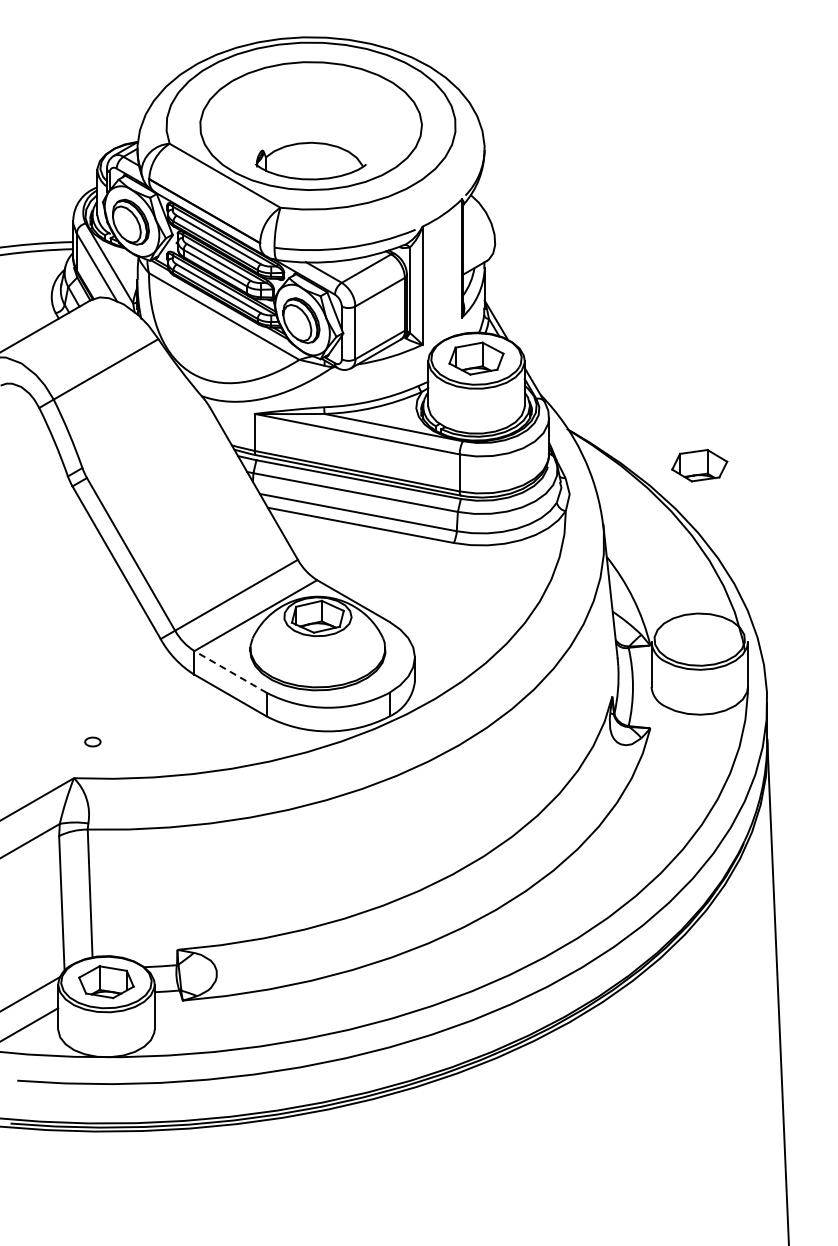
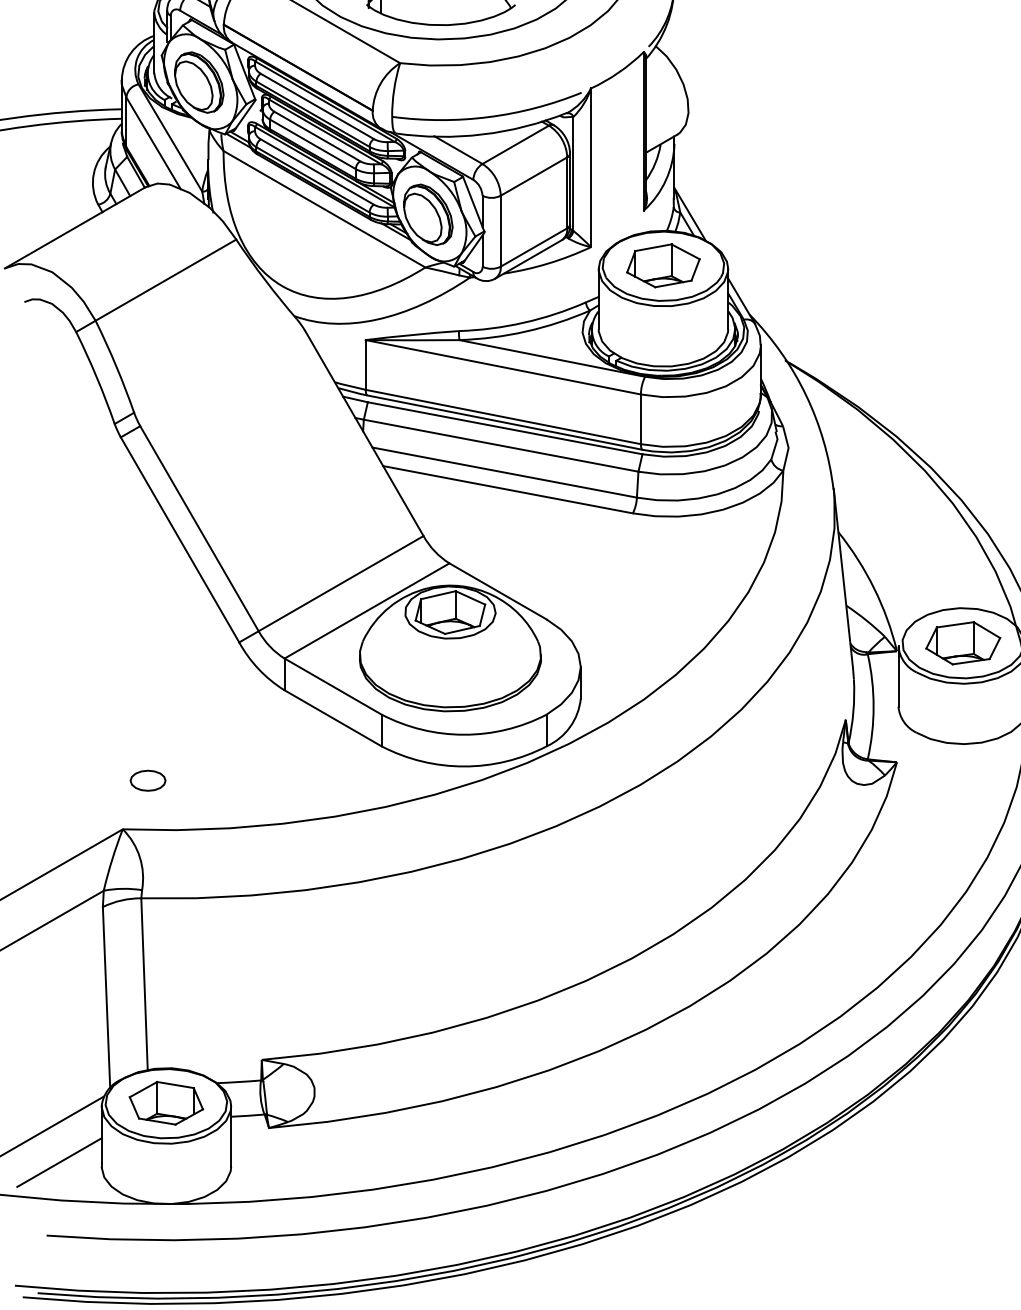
part: (699, 465) -> (962, 643), moved
line: (230, 671) -> (333, 686), dashed -> solid
part: (92, 741) -> (147, 780), size x1.67

